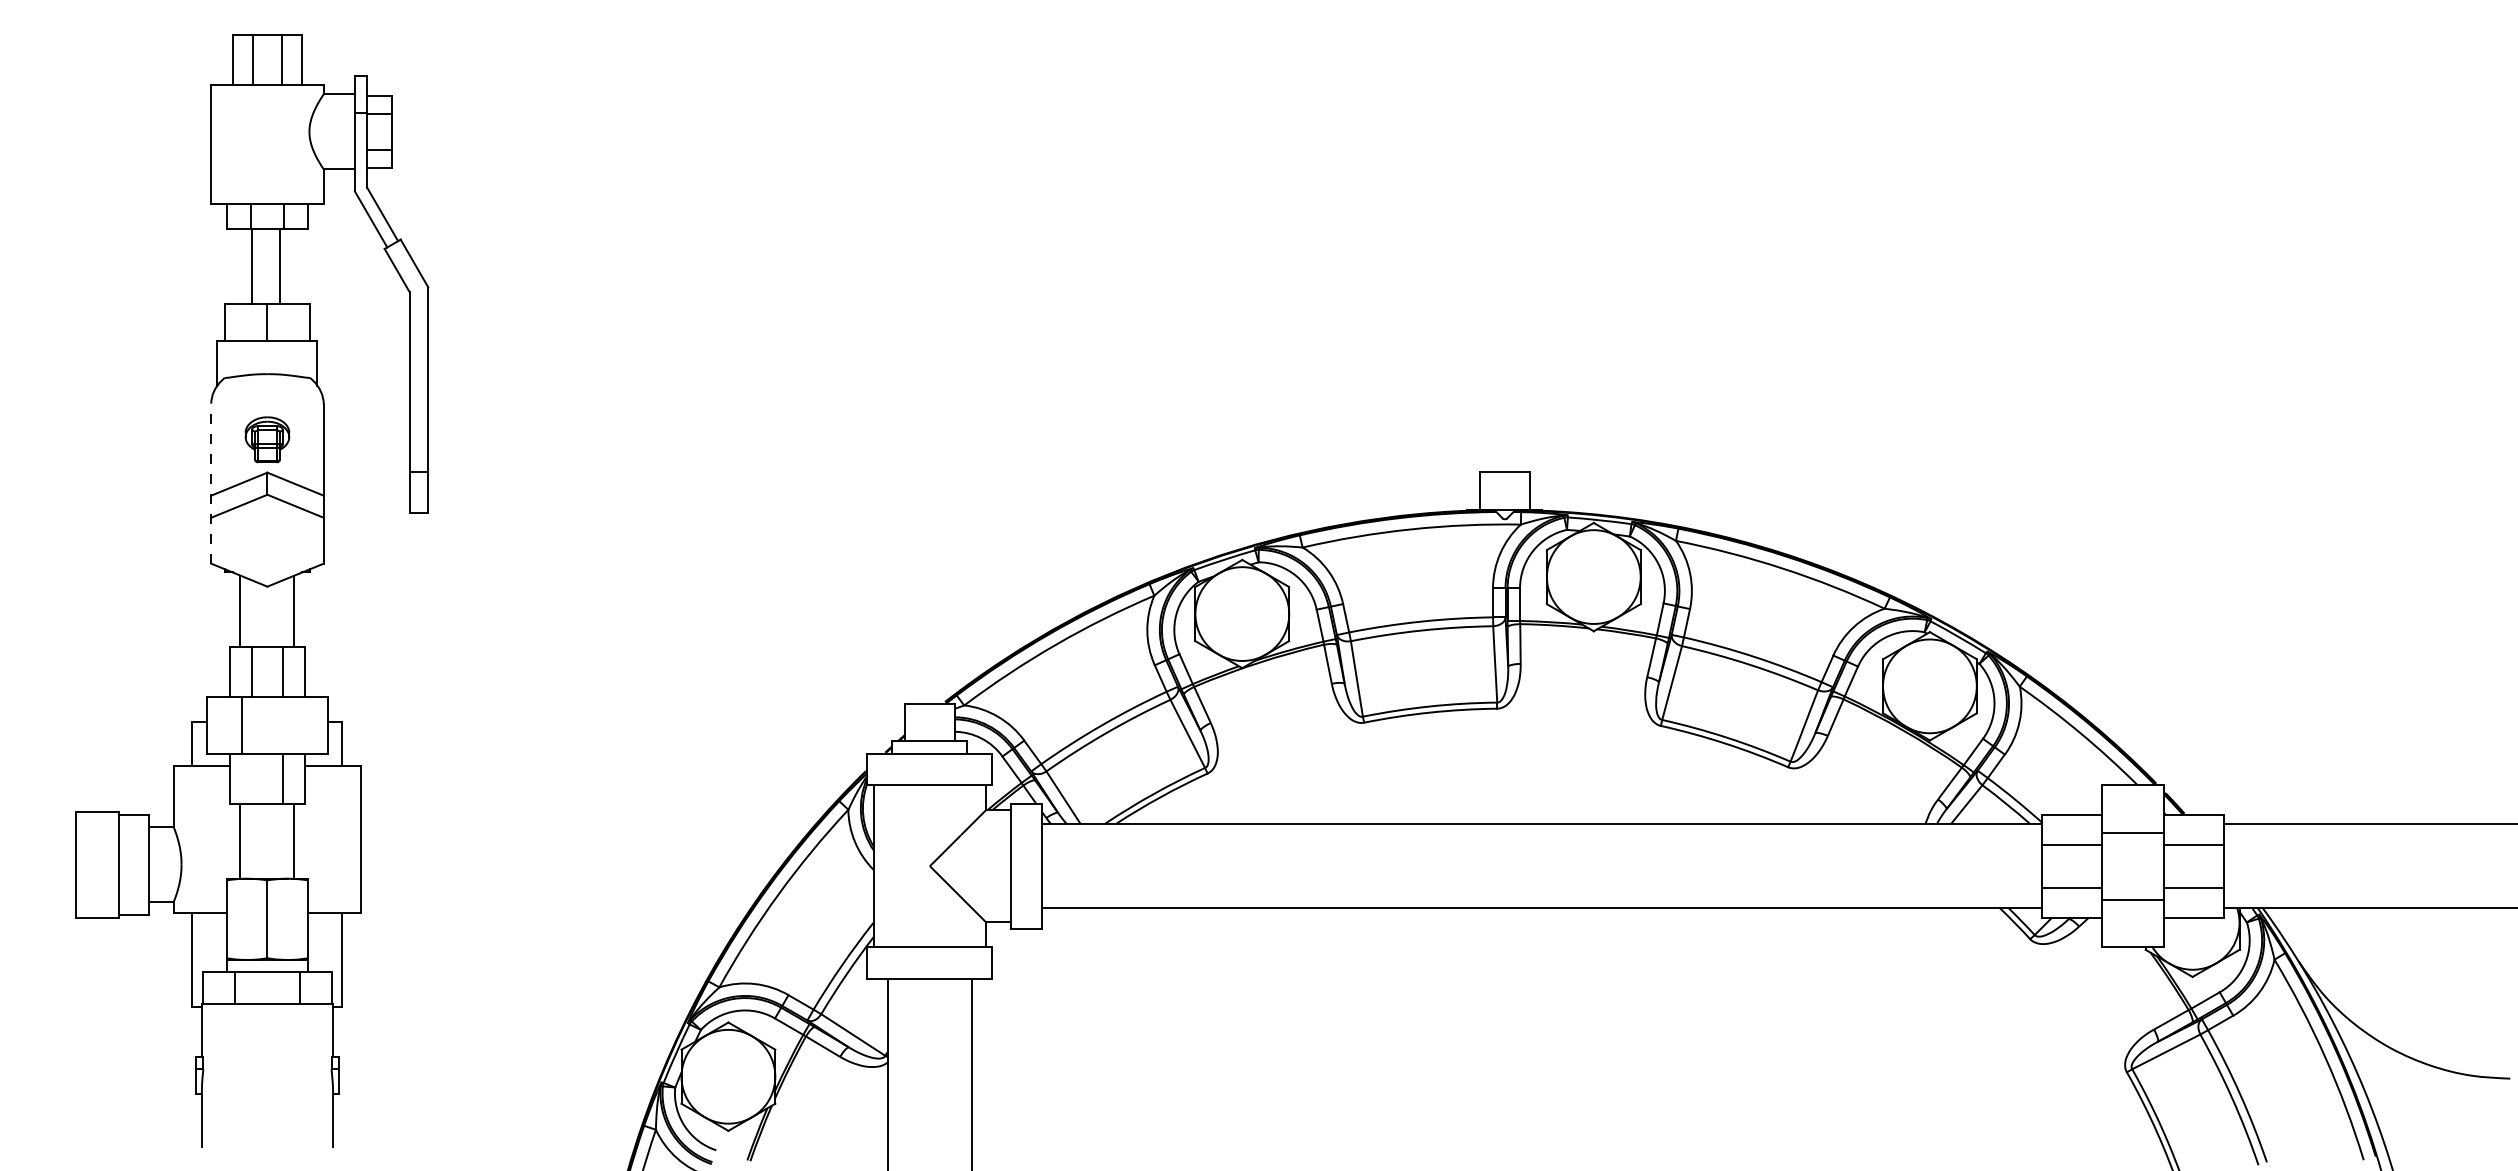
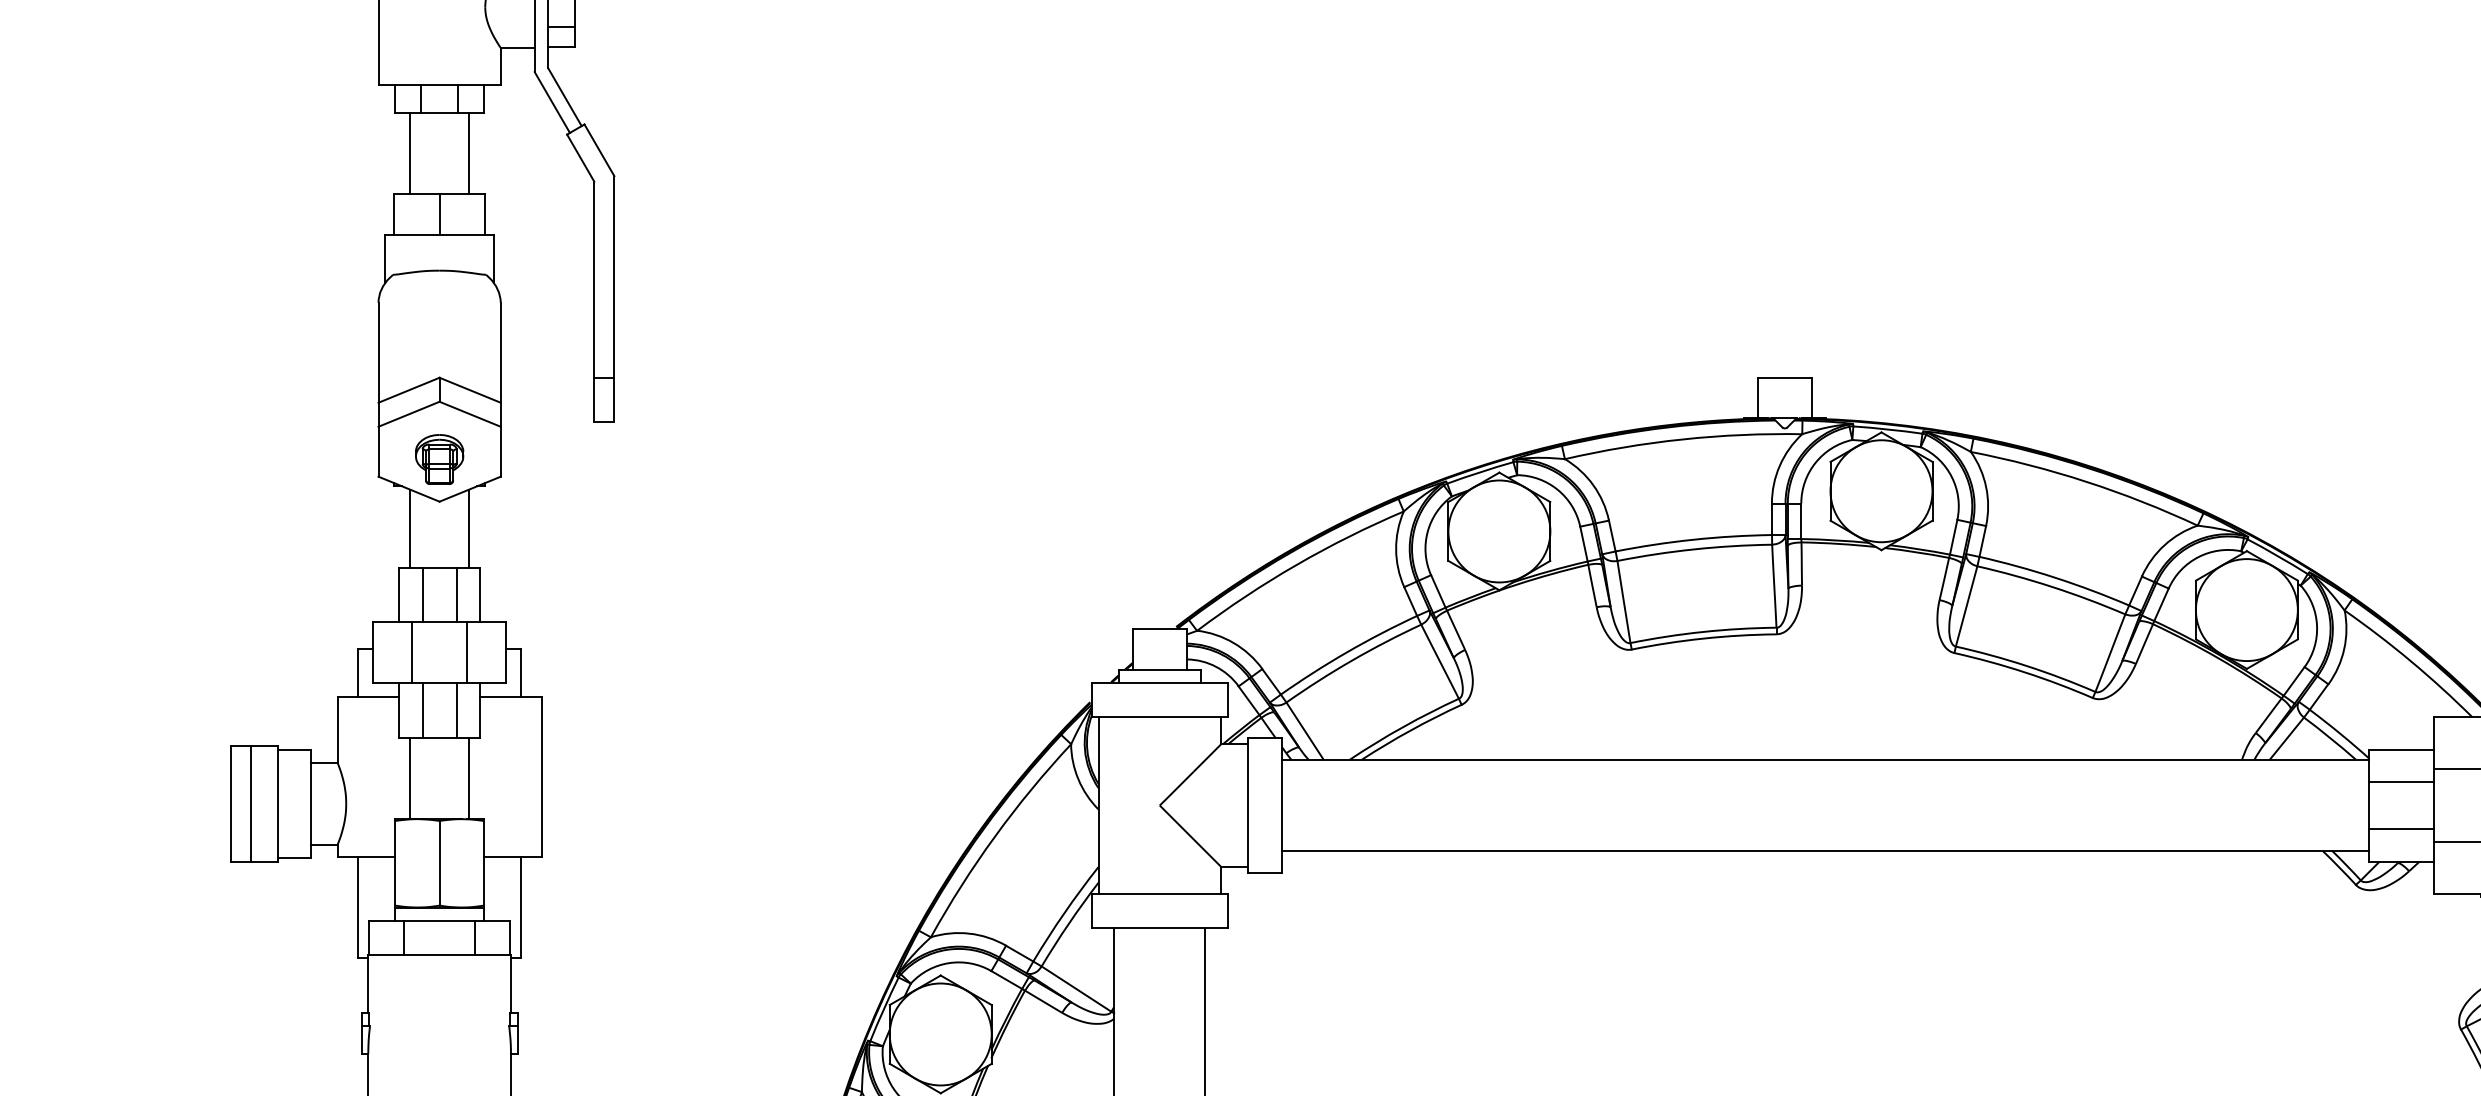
line: (252, 265) -> (469, 152), moved
line: (280, 265) -> (410, 152), moved
part: (267, 439) -> (439, 459), moved
line: (211, 483) -> (378, 389), dashed -> solid
line: (292, 725) -> (466, 652), added
line: (251, 778) -> (422, 710), added
line: (94, 864) -> (251, 803), added

